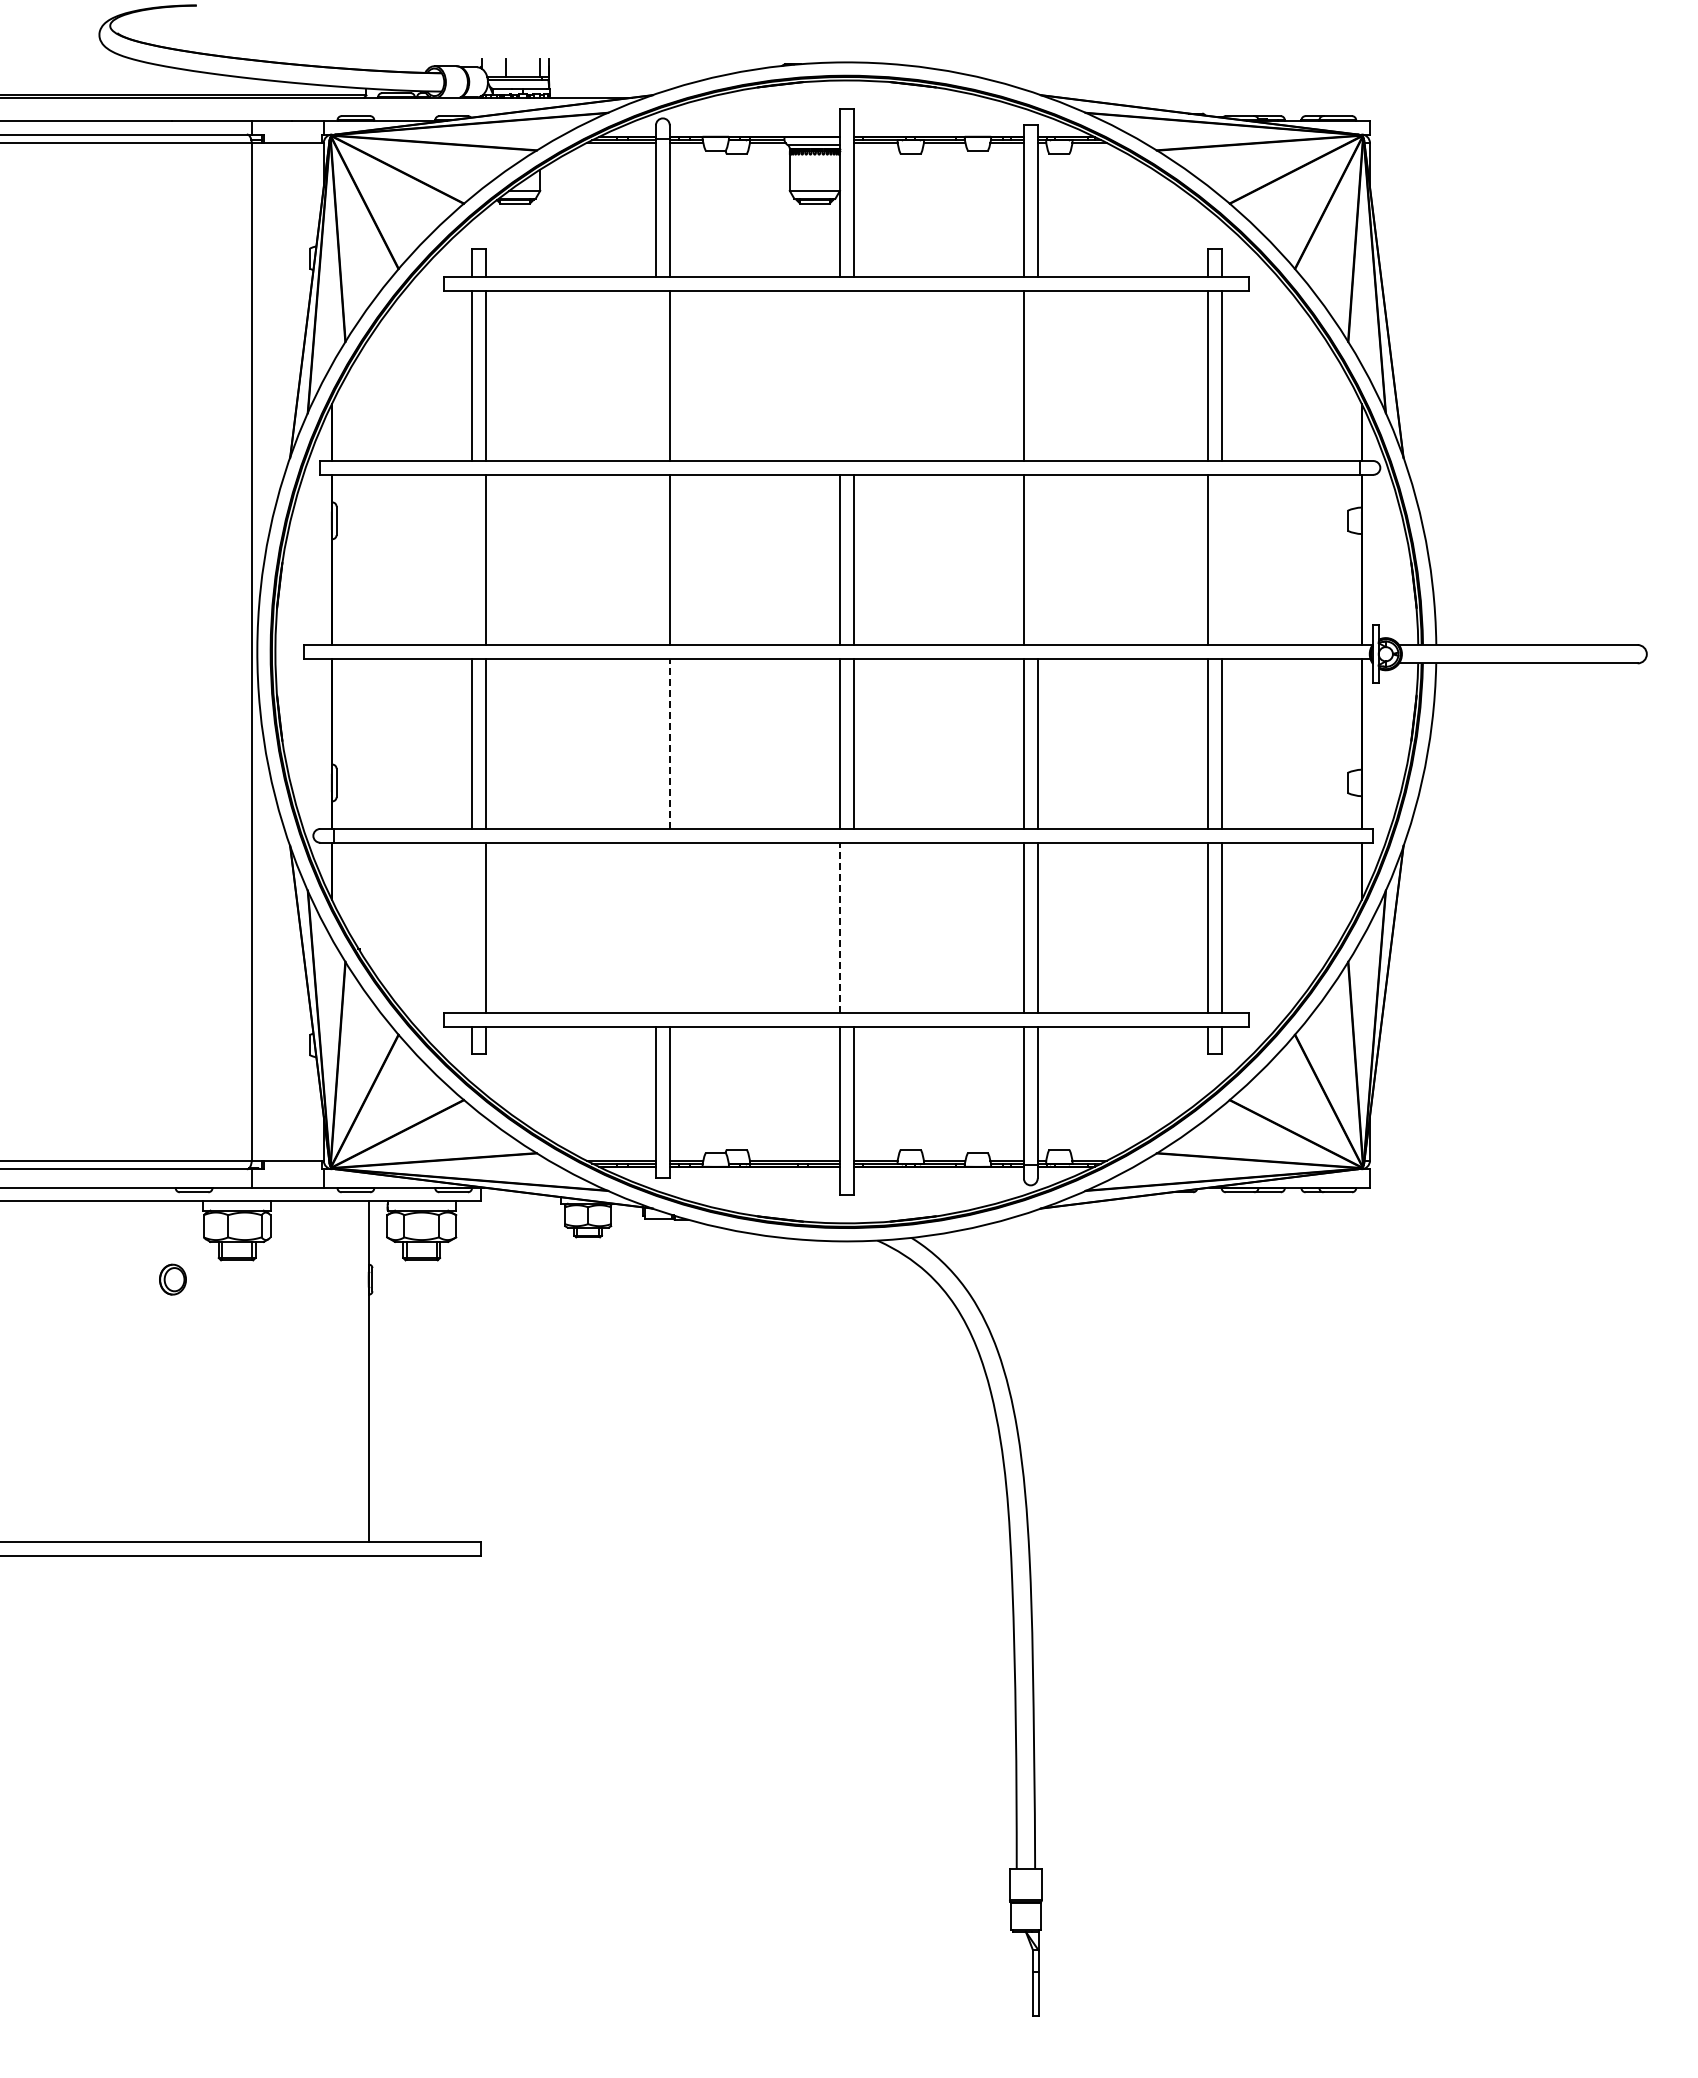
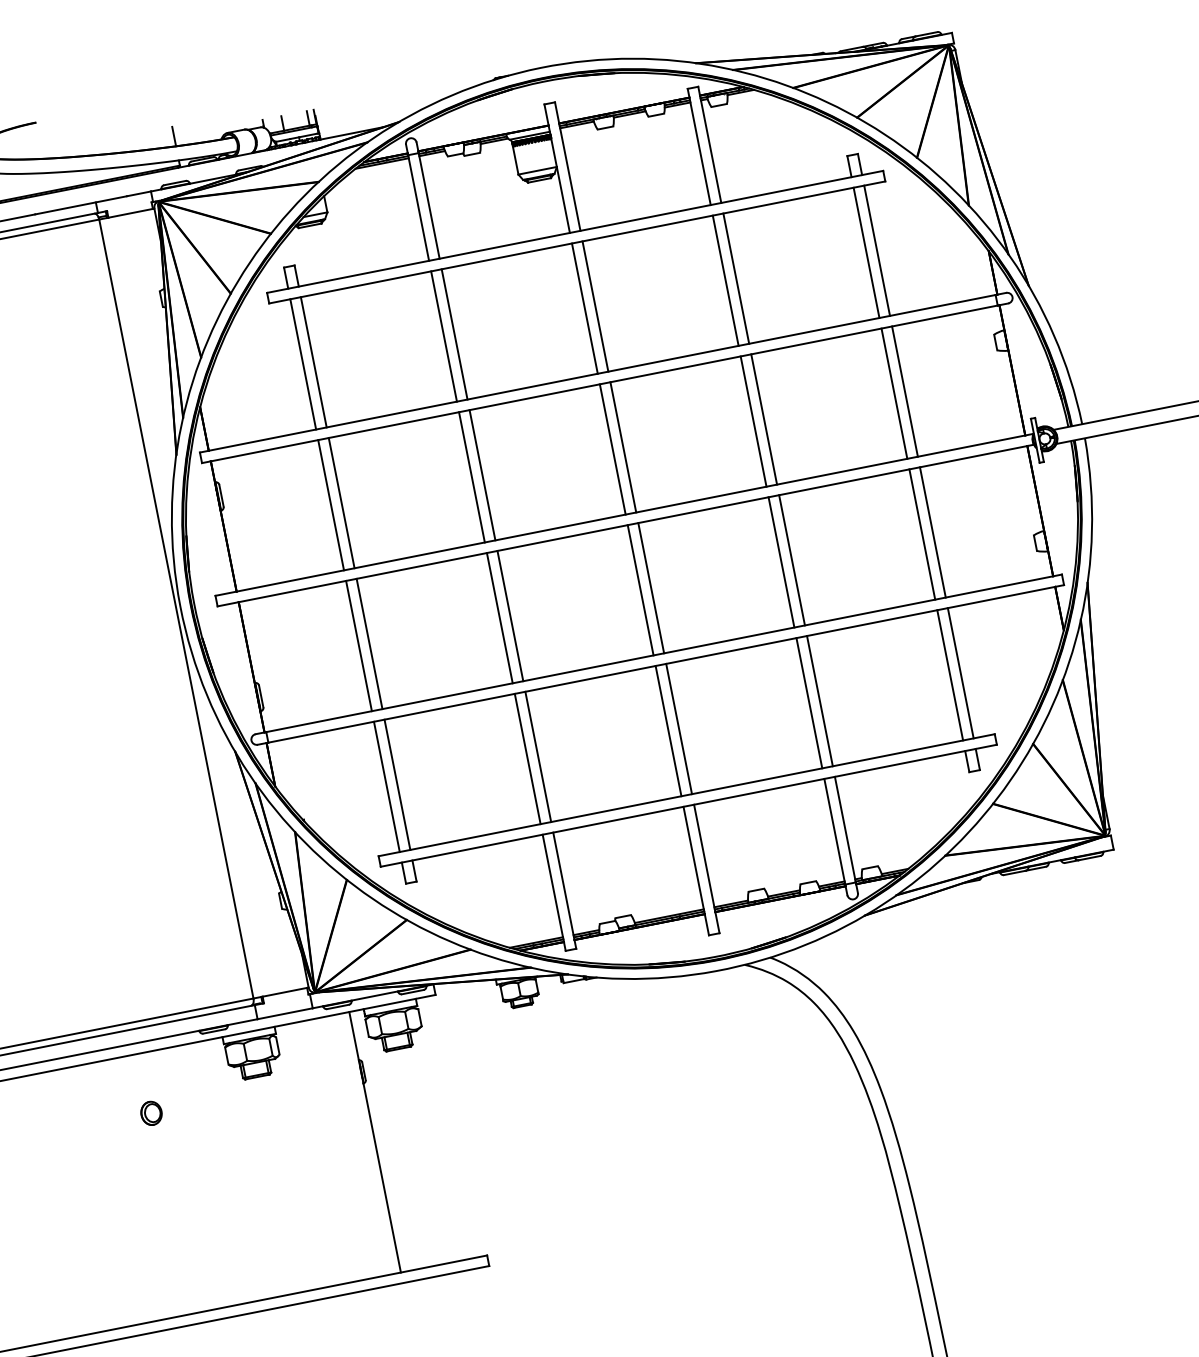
line: (366, 57) -> (174, 136), added
line: (655, 375) -> (443, 336), added
line: (839, 375) -> (584, 308), added
line: (853, 375) -> (595, 306), added
line: (1037, 375) -> (736, 278), added
line: (472, 559) -> (331, 504), added
line: (655, 559) -> (471, 477), added
line: (1037, 559) -> (763, 419), added
line: (1221, 559) -> (904, 391), added
line: (655, 743) -> (499, 617), added
line: (669, 743) -> (510, 615), dashed -> solid
line: (472, 927) -> (387, 786), added
line: (655, 927) -> (527, 758), added
line: (669, 927) -> (538, 756), added
line: (839, 927) -> (668, 730), dashed -> solid
line: (853, 927) -> (678, 728), added
part: (172, 1279) -> (151, 1113), moved

